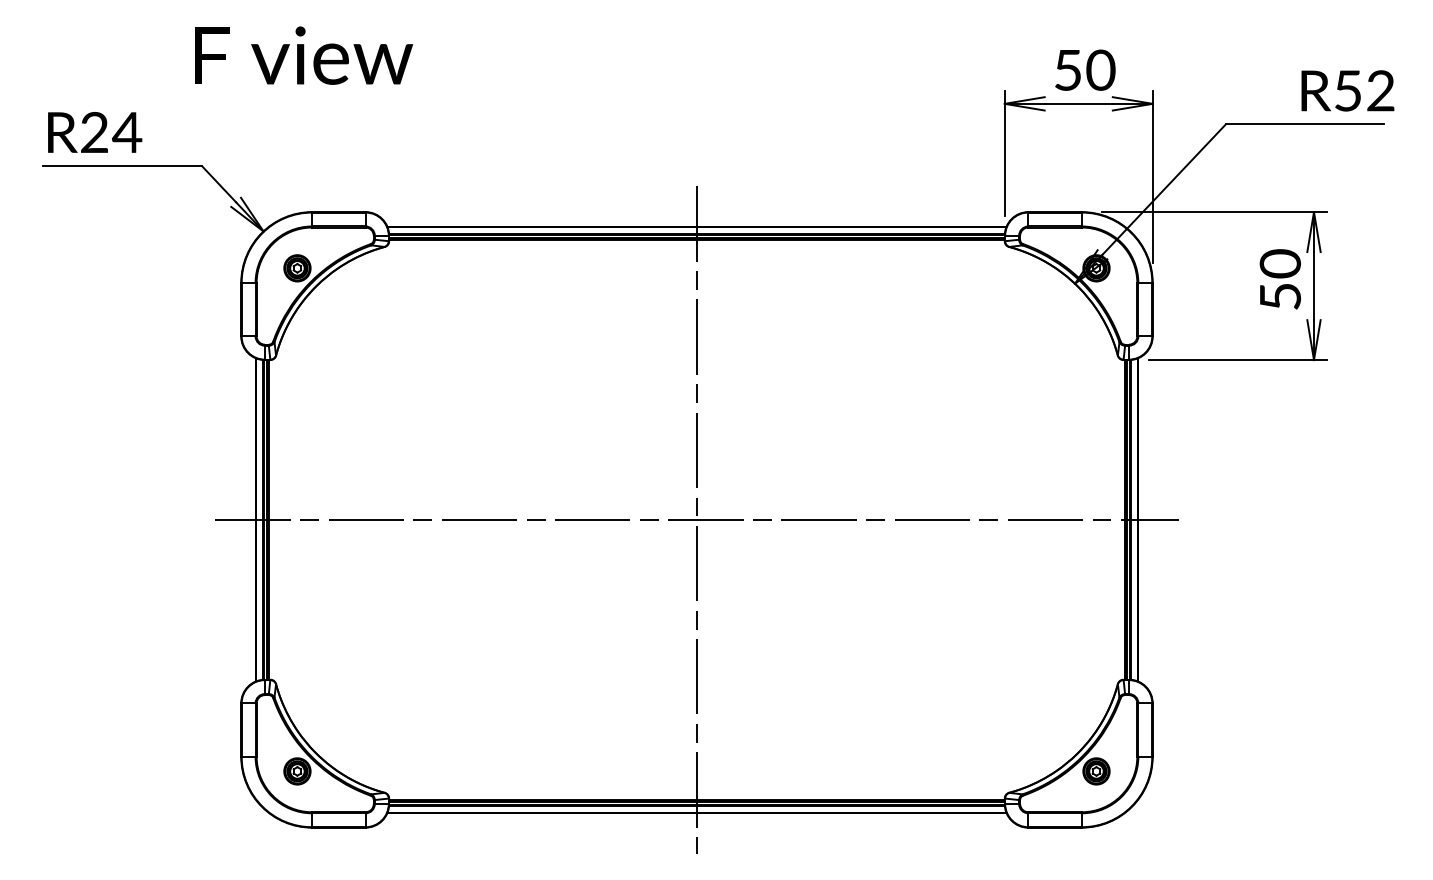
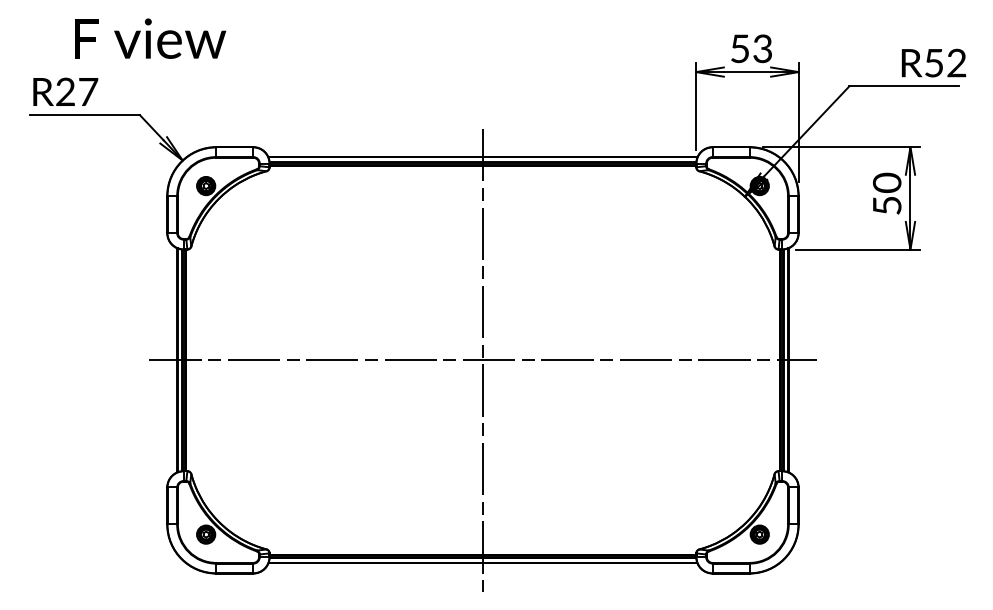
text: (303, 55) -> (150, 38), moved
text: (1100, 69) -> (762, 48), 50 -> 53
text: (126, 131) -> (87, 91), R24 -> R27

